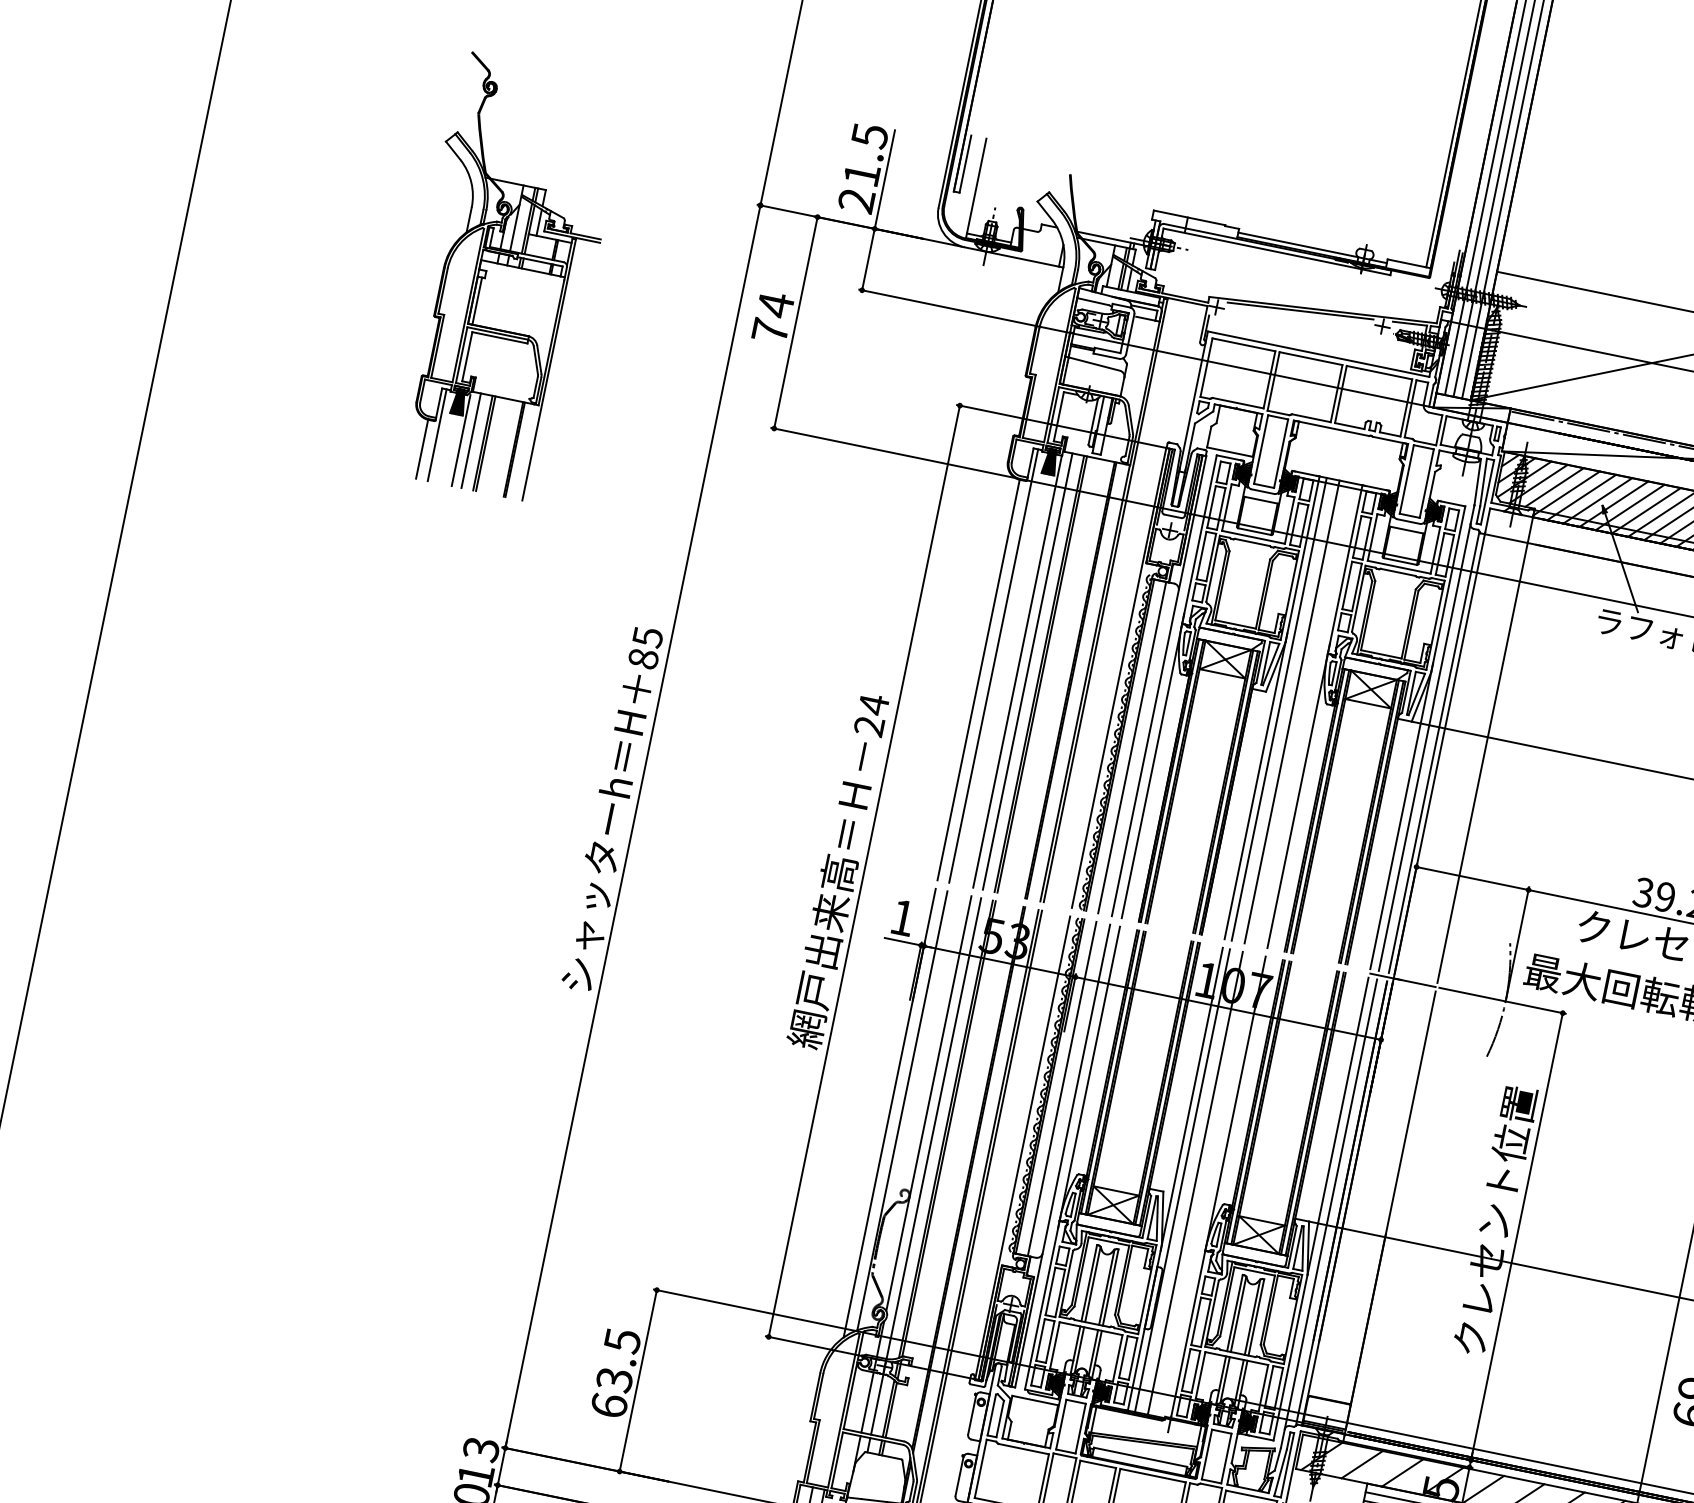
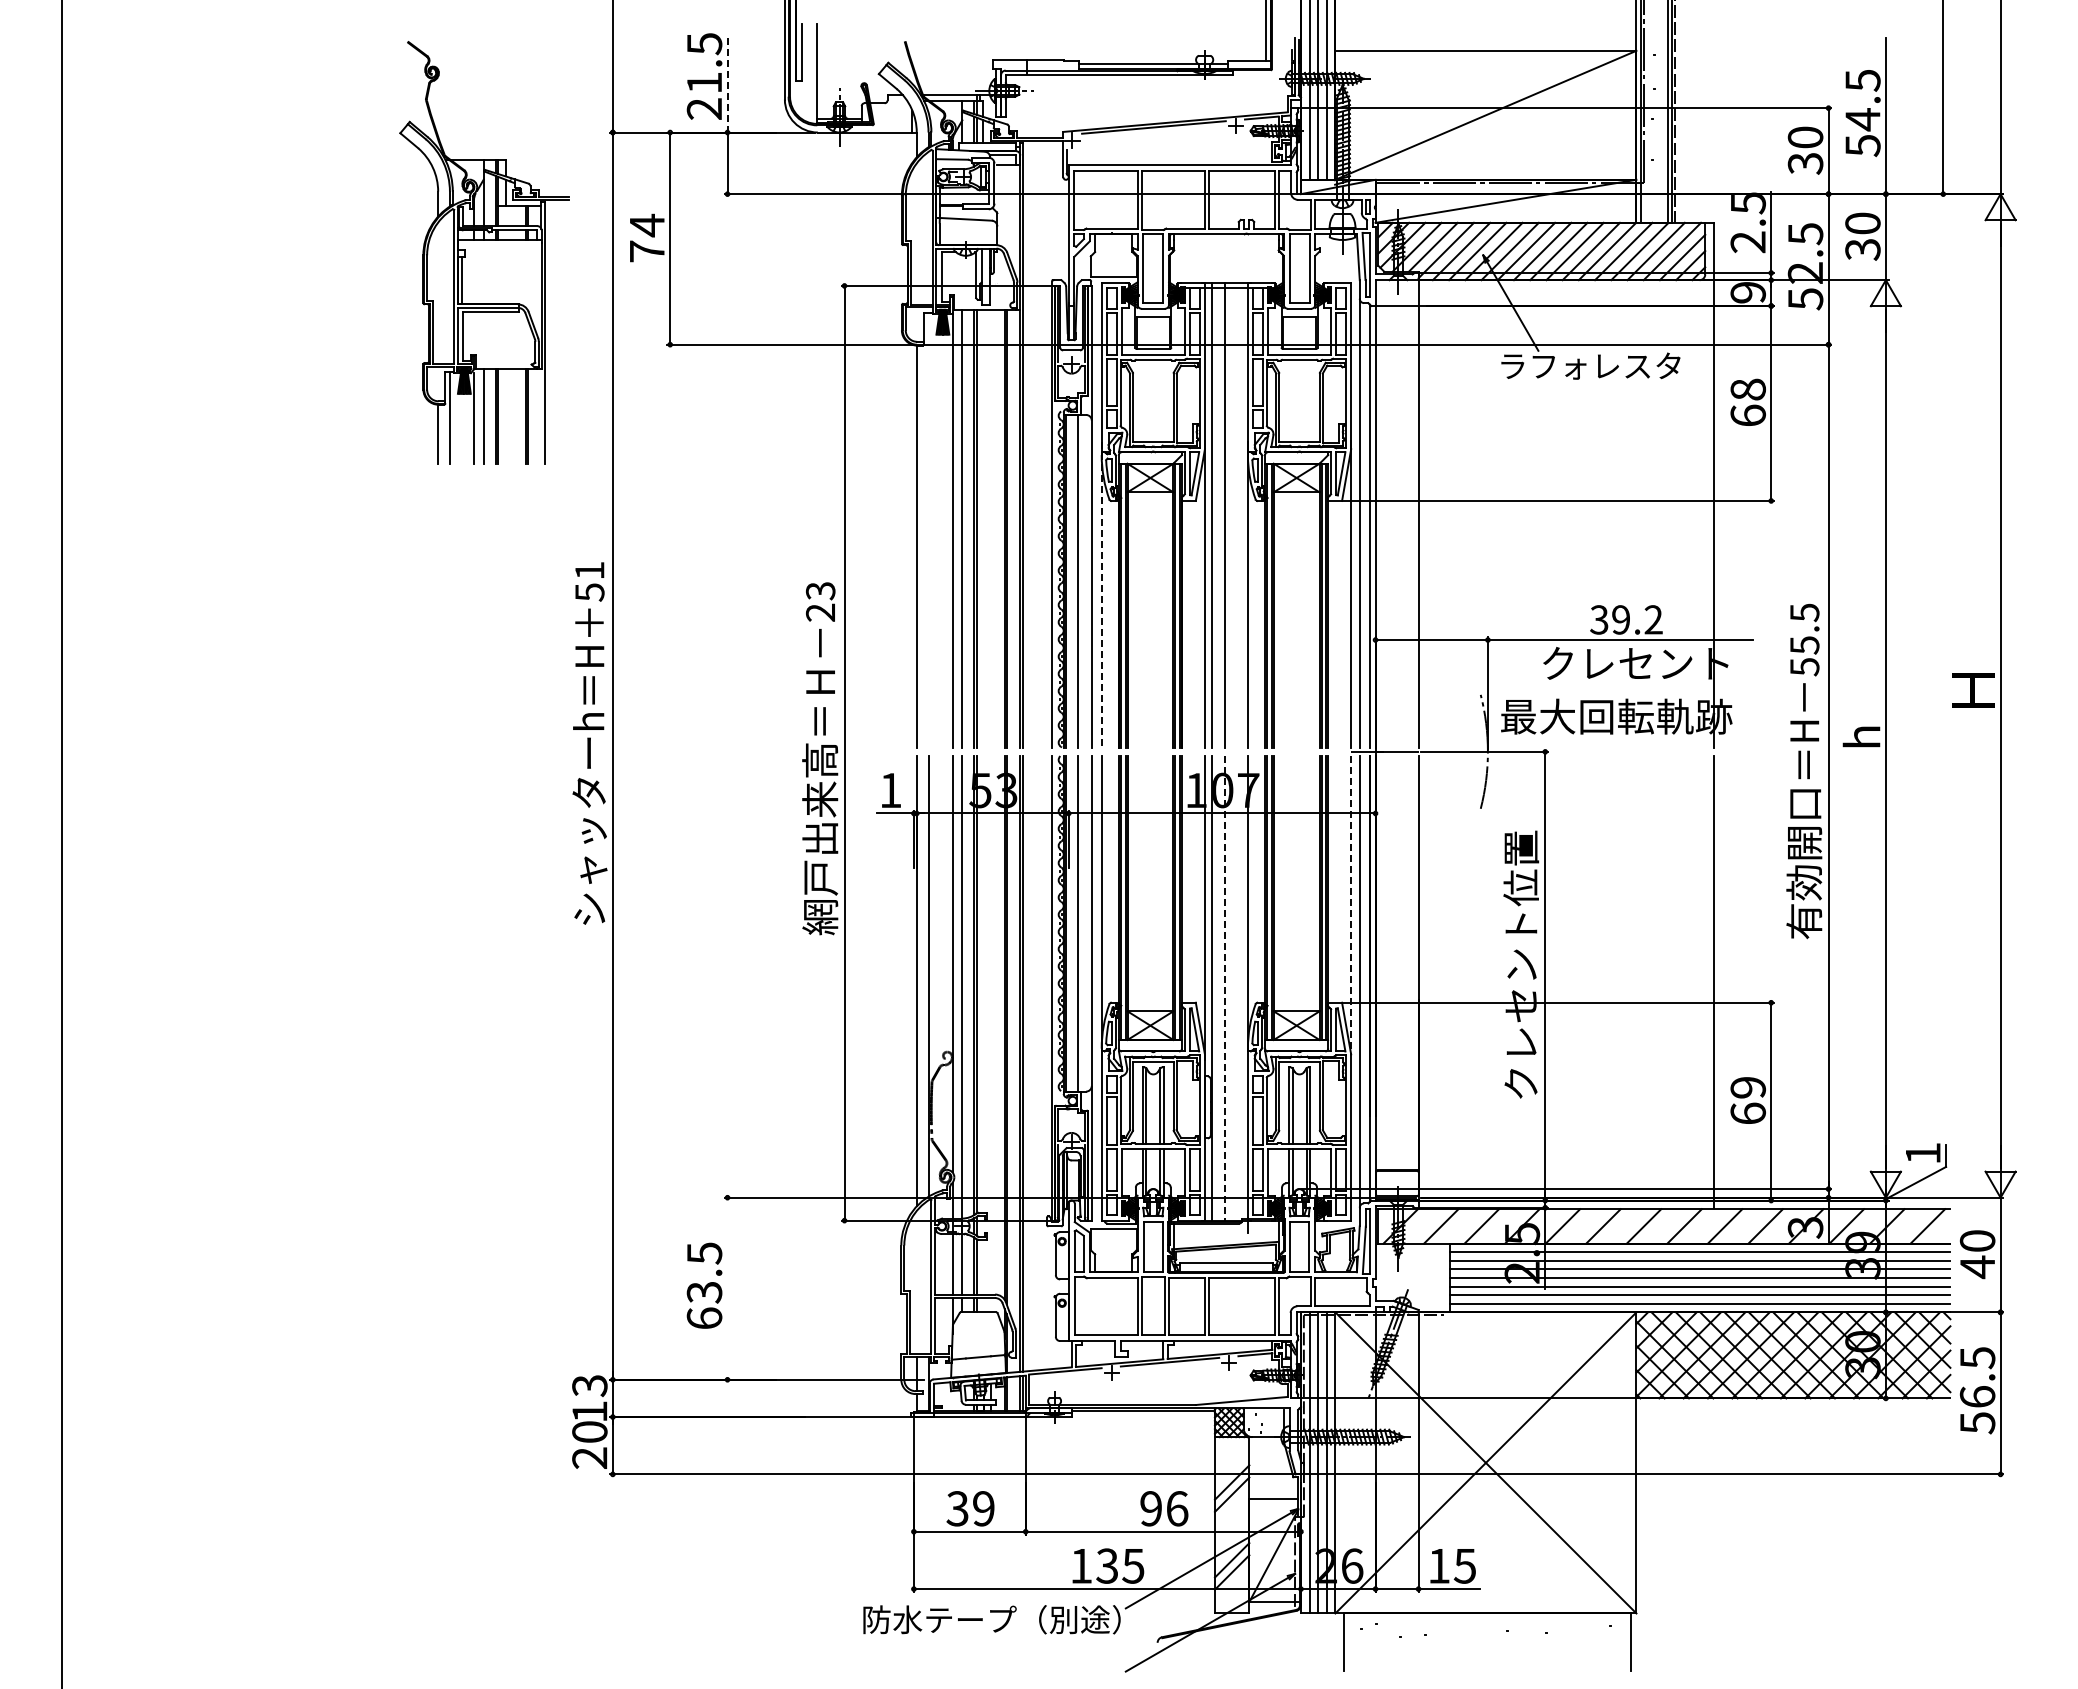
line: (884, 179) -> (727, 82), solid -> dashed
part: (505, 277) -> (484, 252), moved
text: (645, 647) -> (589, 581), 85 -> 51
line: (993, 665) -> (928, 529), removed
text: (873, 704) -> (820, 590), 24 -> 23
line: (1152, 765) -> (1101, 594), solid -> dashed
line: (1338, 1126) -> (1351, 905), solid -> dashed
line: (1195, 1183) -> (1225, 988), solid -> dashed
line: (638, 1380) -> (727, 1288), removed

